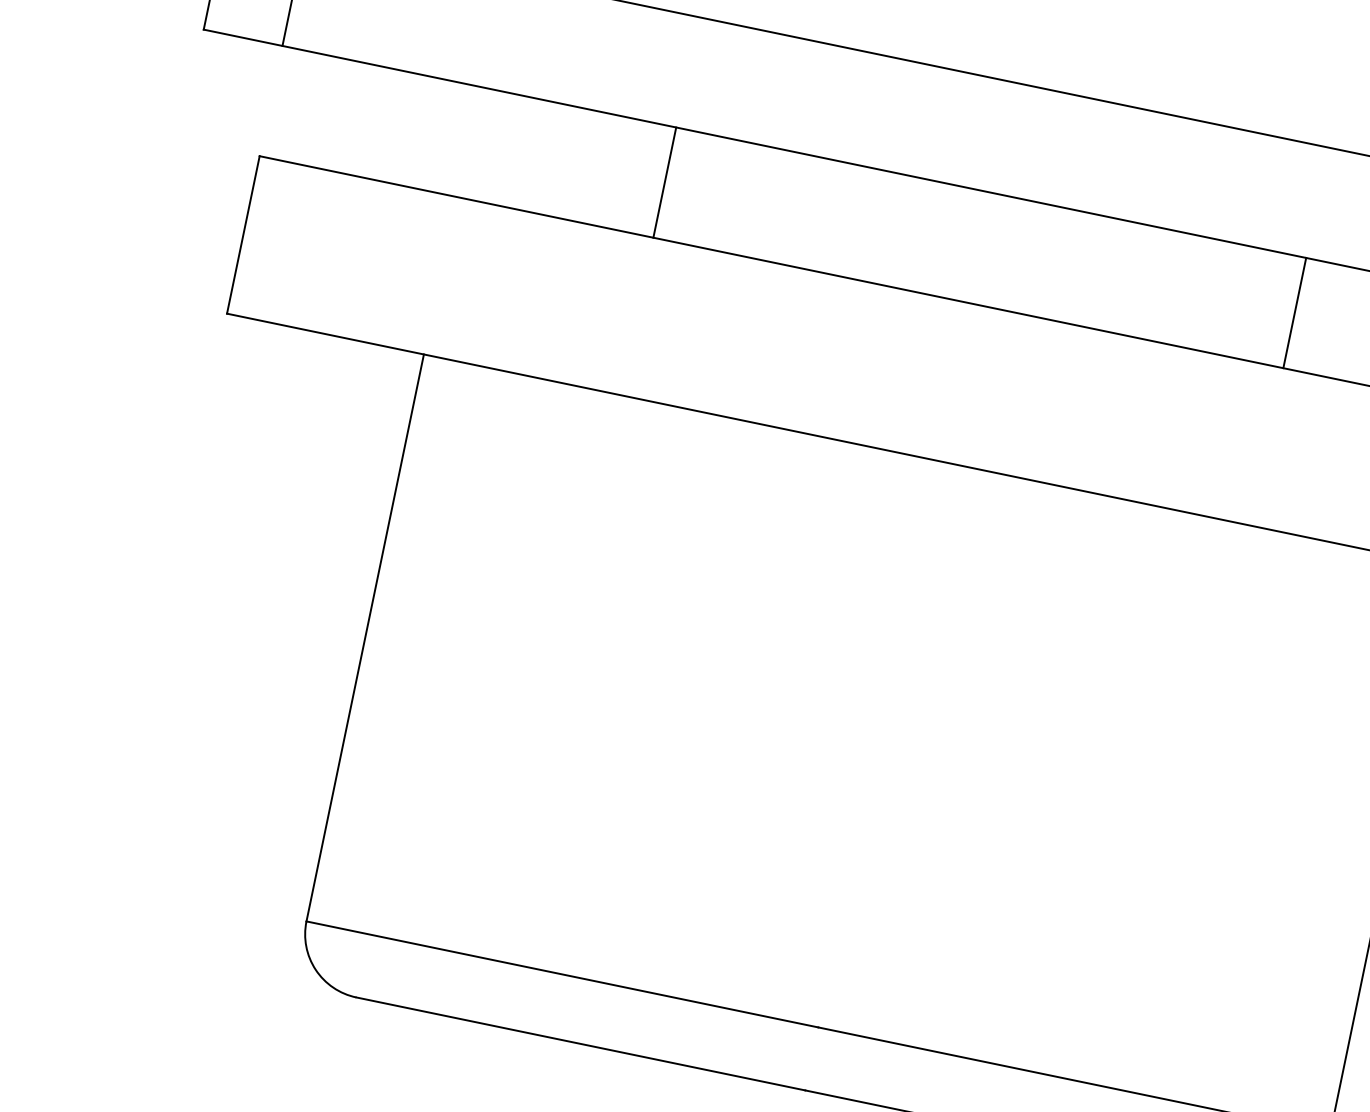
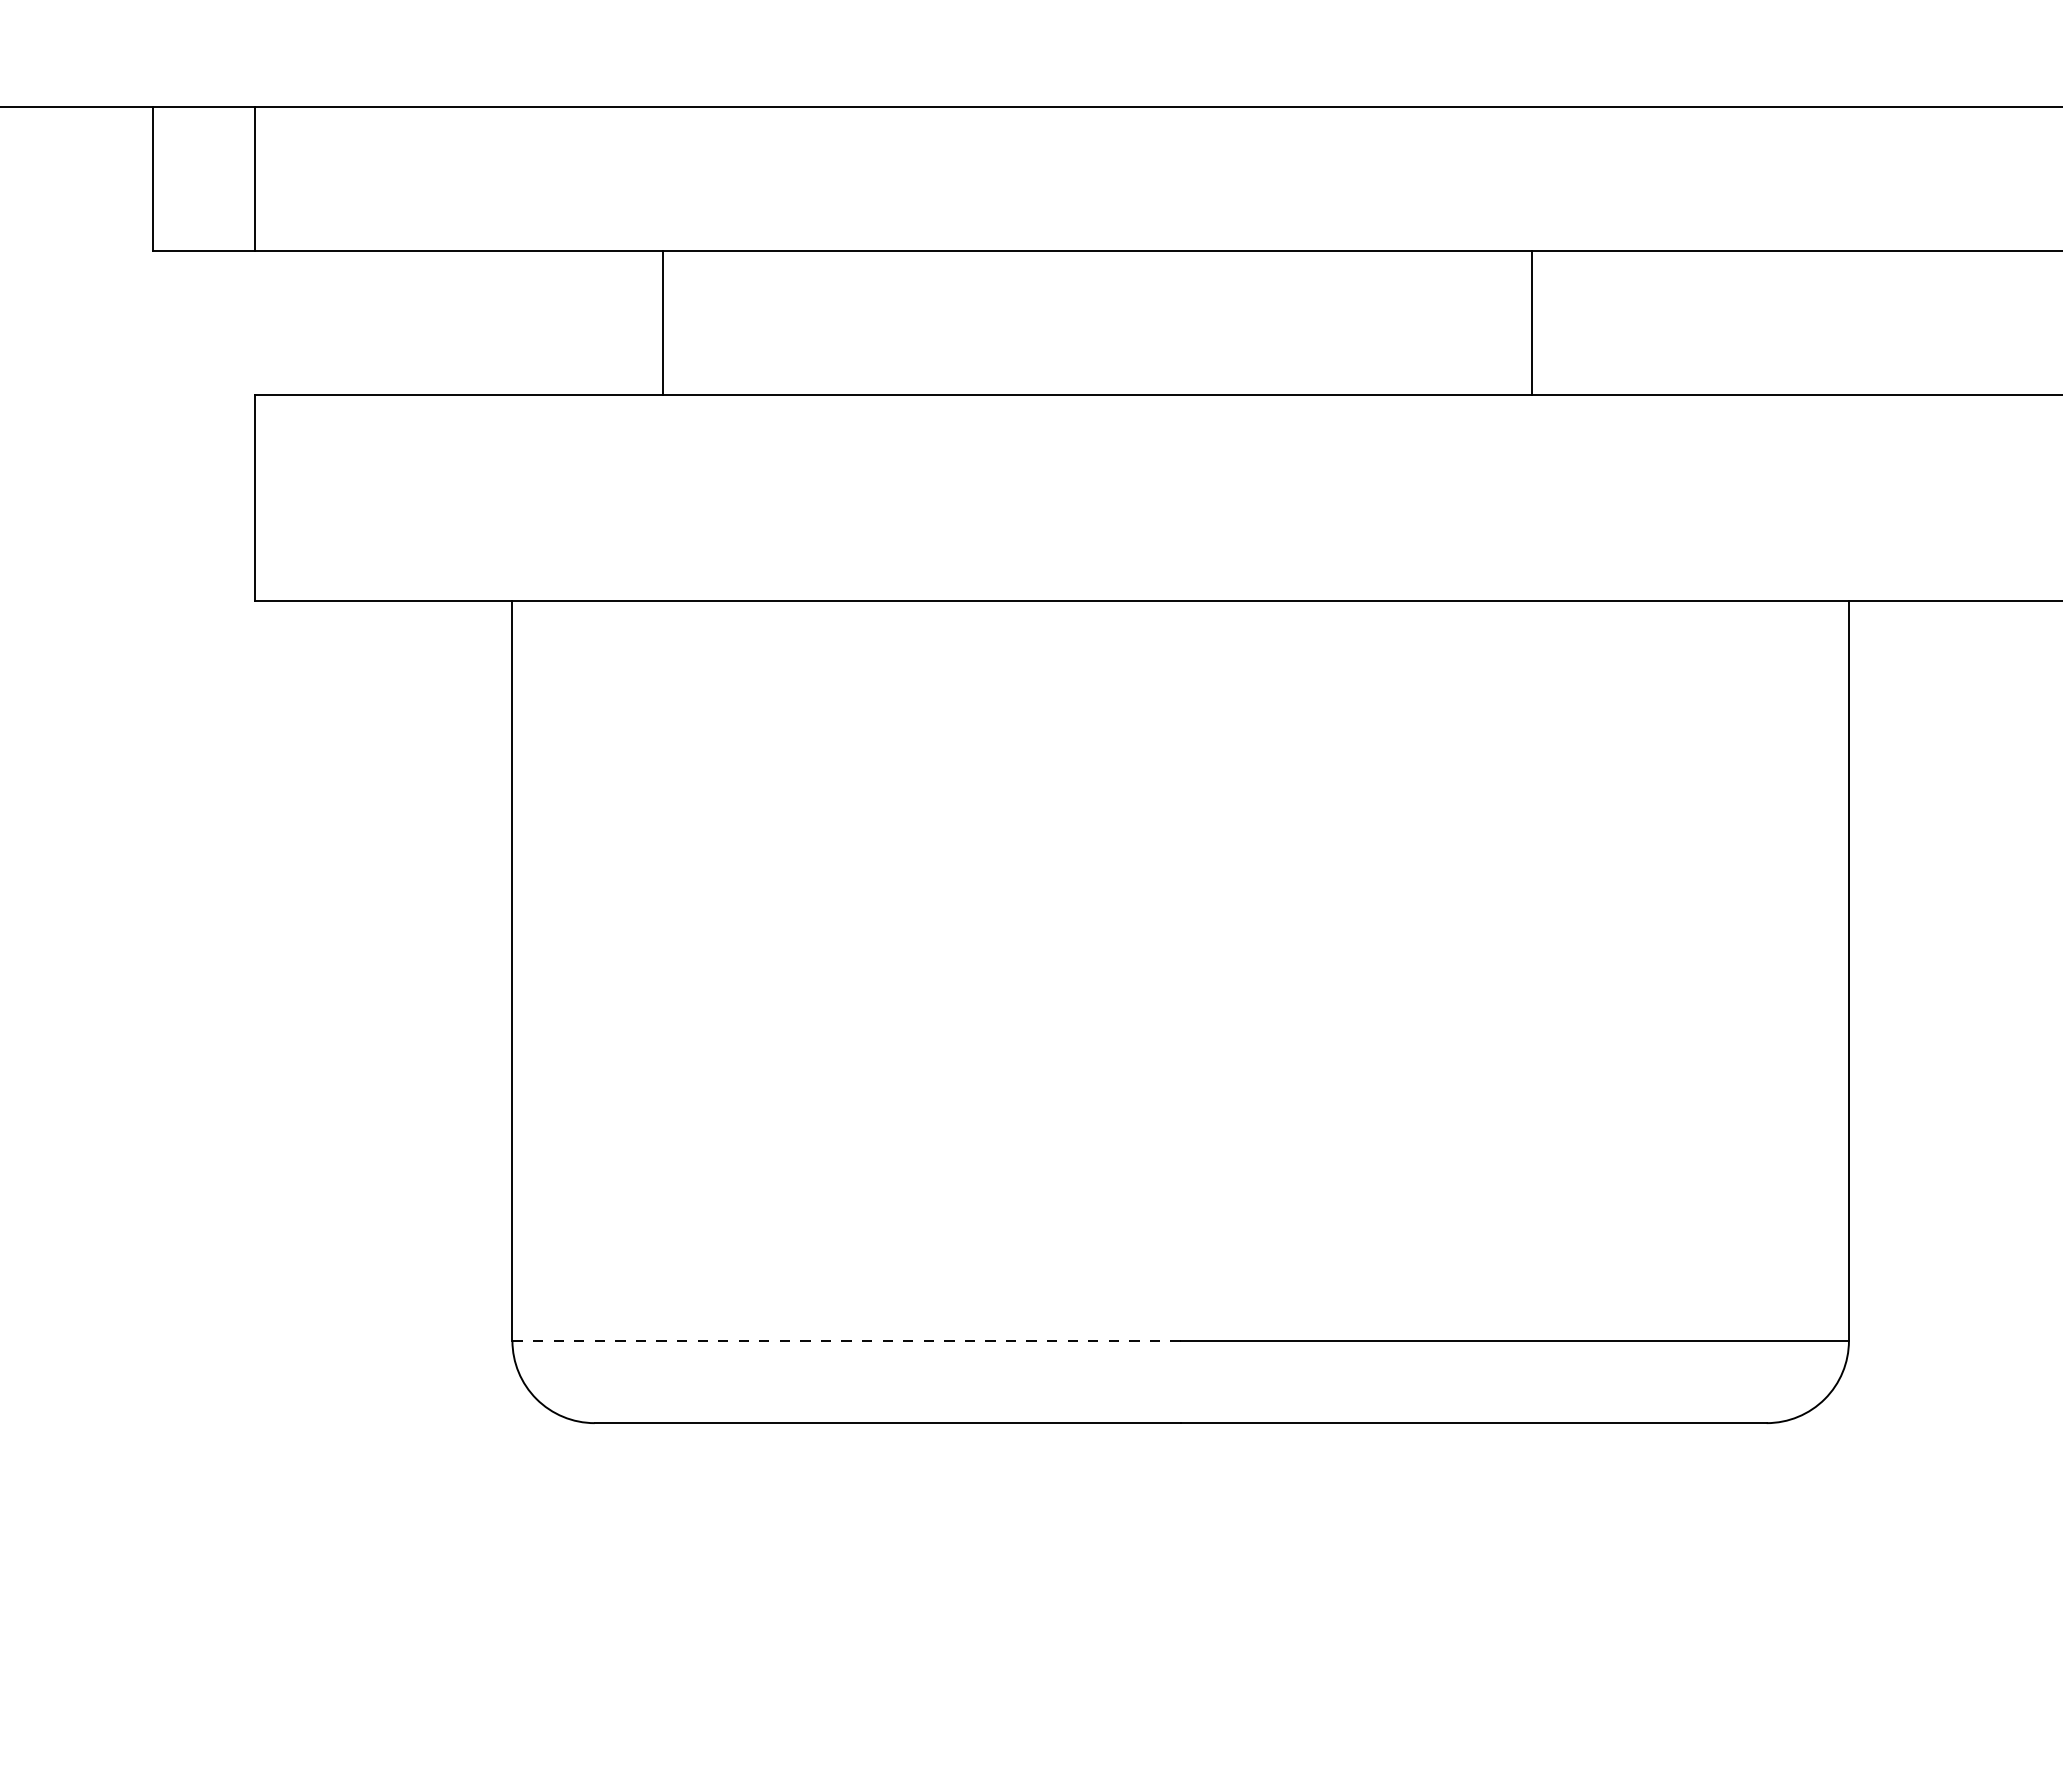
line: (664, 182) -> (663, 323), moved
line: (1294, 313) -> (1531, 323), moved
line: (563, 974) -> (847, 1340), solid -> dashed

